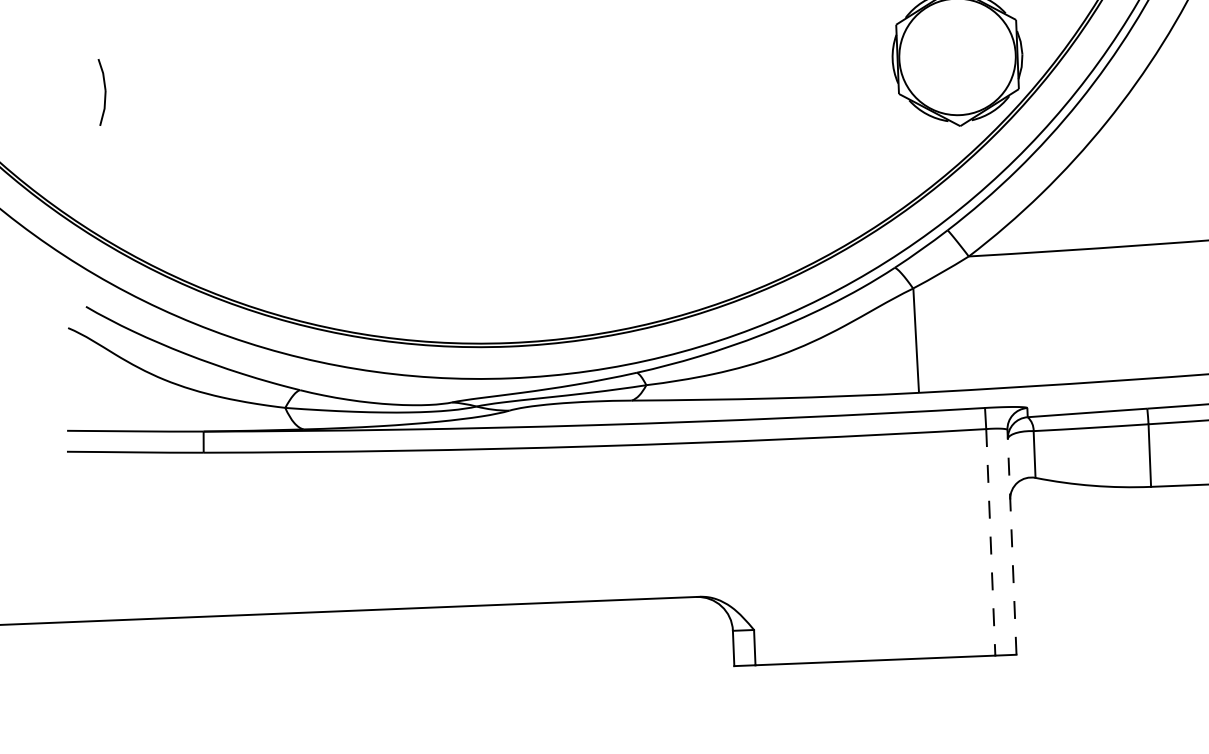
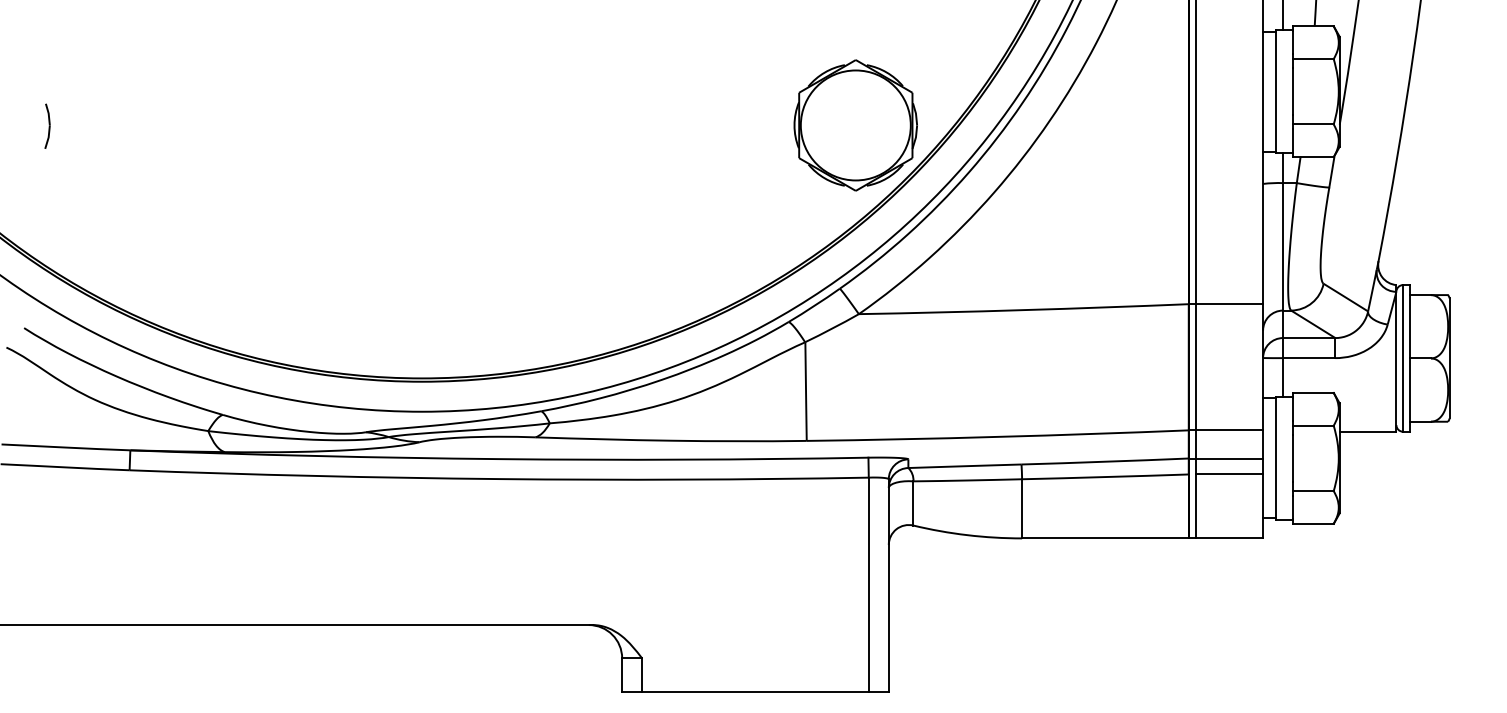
part: (102, 91) -> (47, 125), size x0.71
line: (1011, 542) -> (888, 585), dashed -> solid
line: (990, 543) -> (868, 585), dashed -> solid

